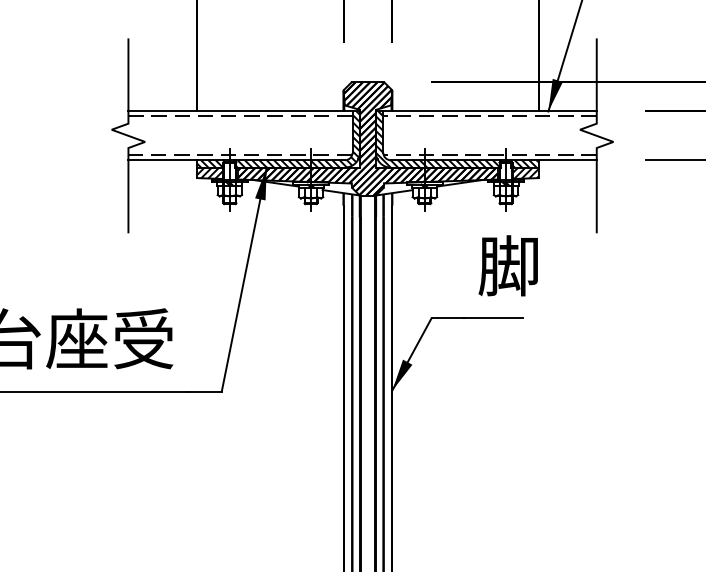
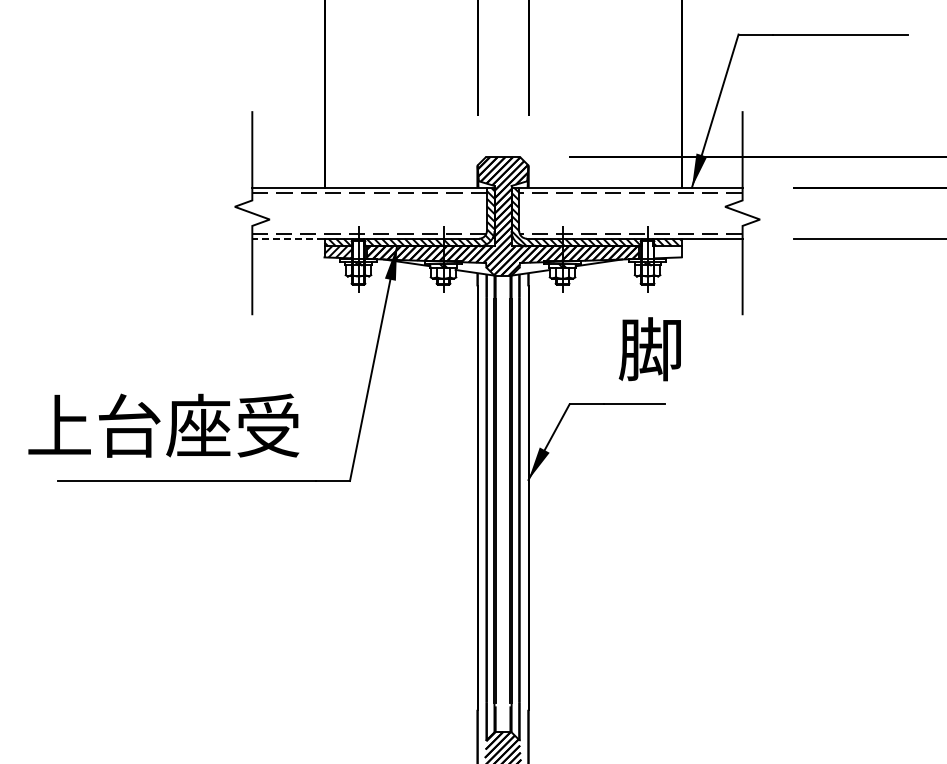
line: (162, 160) -> (287, 238), solid -> dashed
hatch: (525, 173) -> (667, 252), removed

